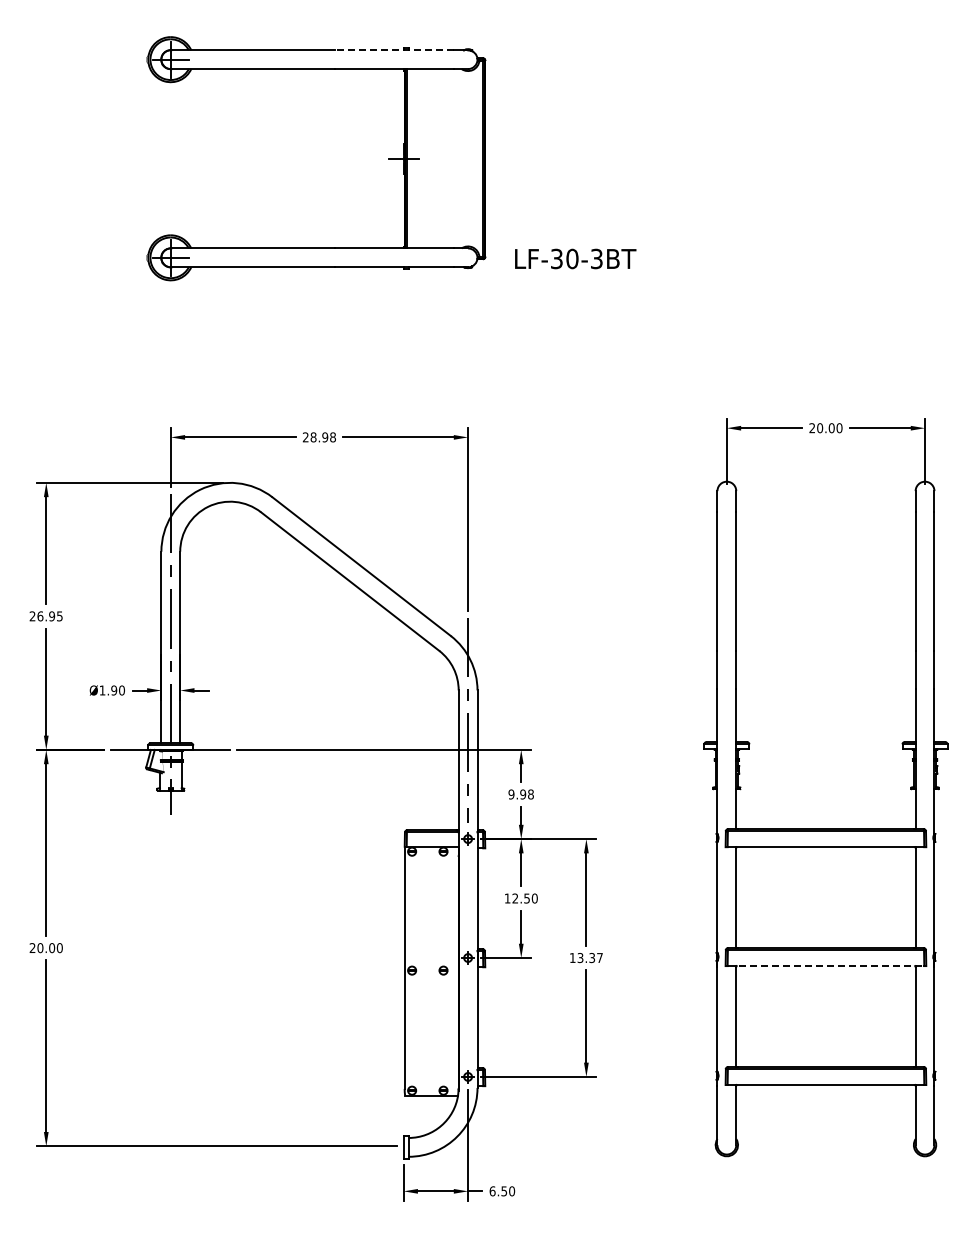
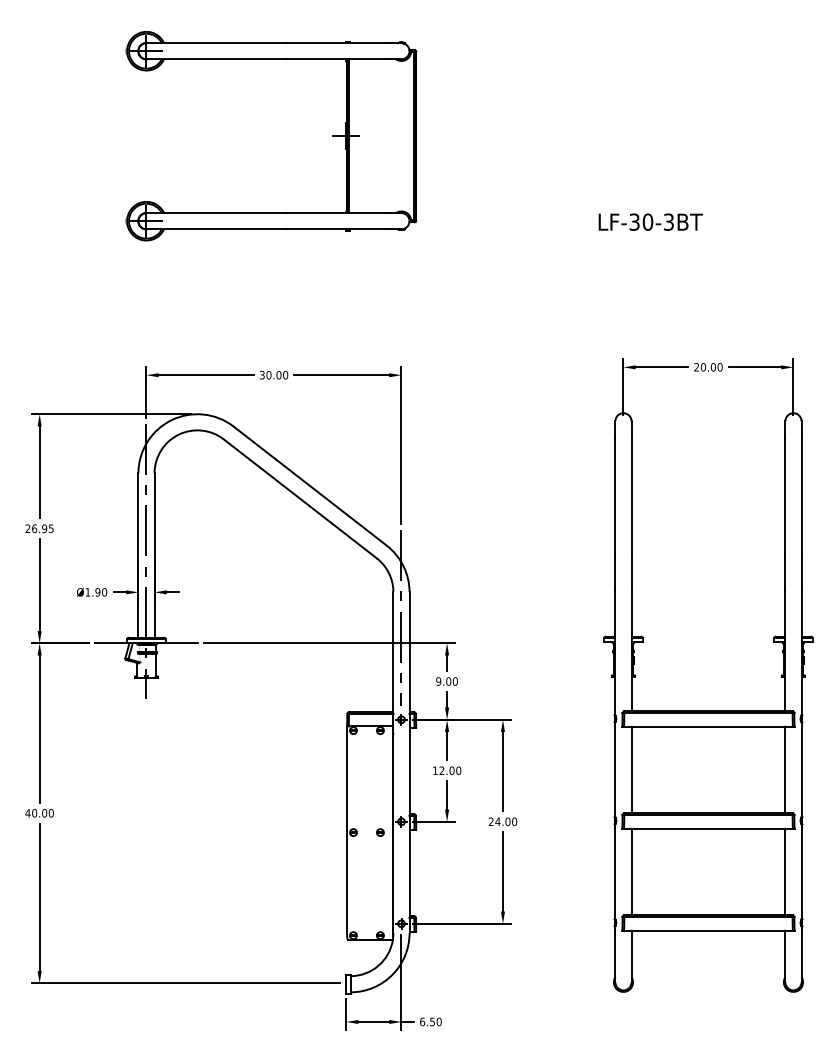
line: (393, 50) -> (337, 43), dashed -> solid
text: (575, 258) -> (650, 221), moved
text: (319, 437) -> (274, 375), 28.98 -> 30.00
text: (526, 794) -> (451, 681), 9.98 -> 9.00
text: (527, 898) -> (452, 770), 12.50 -> 12.00
text: (32, 947) -> (27, 812), 20.00 -> 40.00
text: (585, 958) -> (502, 822), 13.37 -> 24.00
line: (826, 966) -> (708, 829), dashed -> solid

